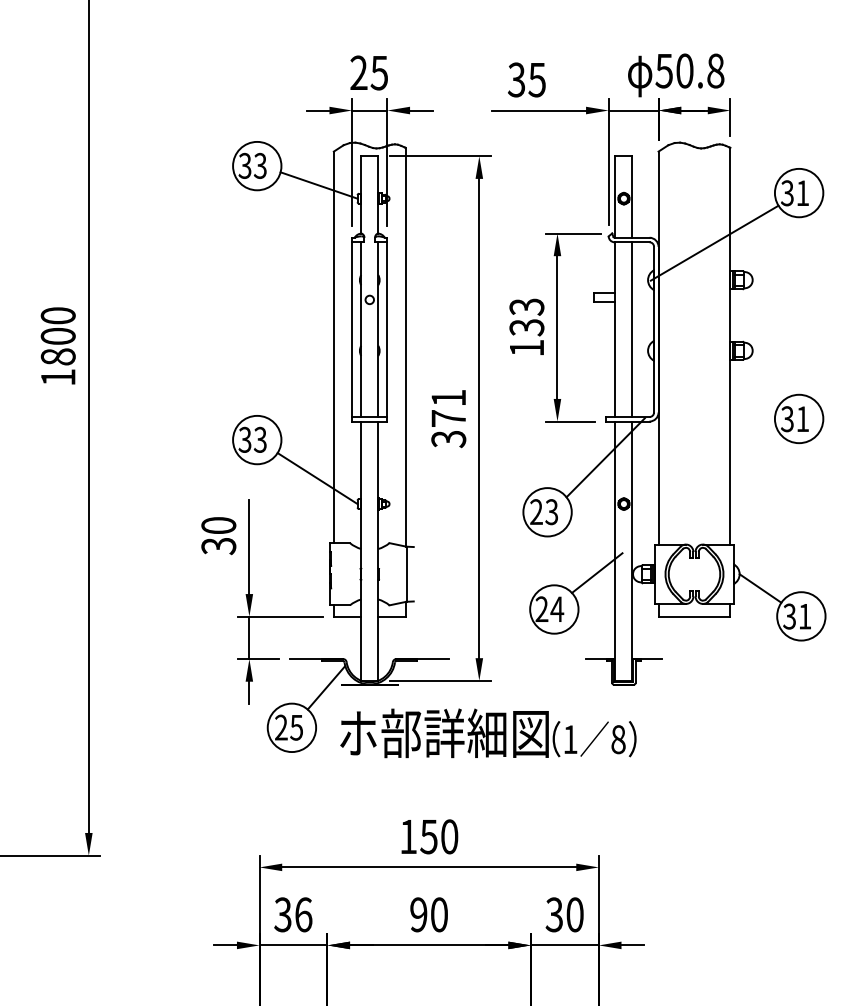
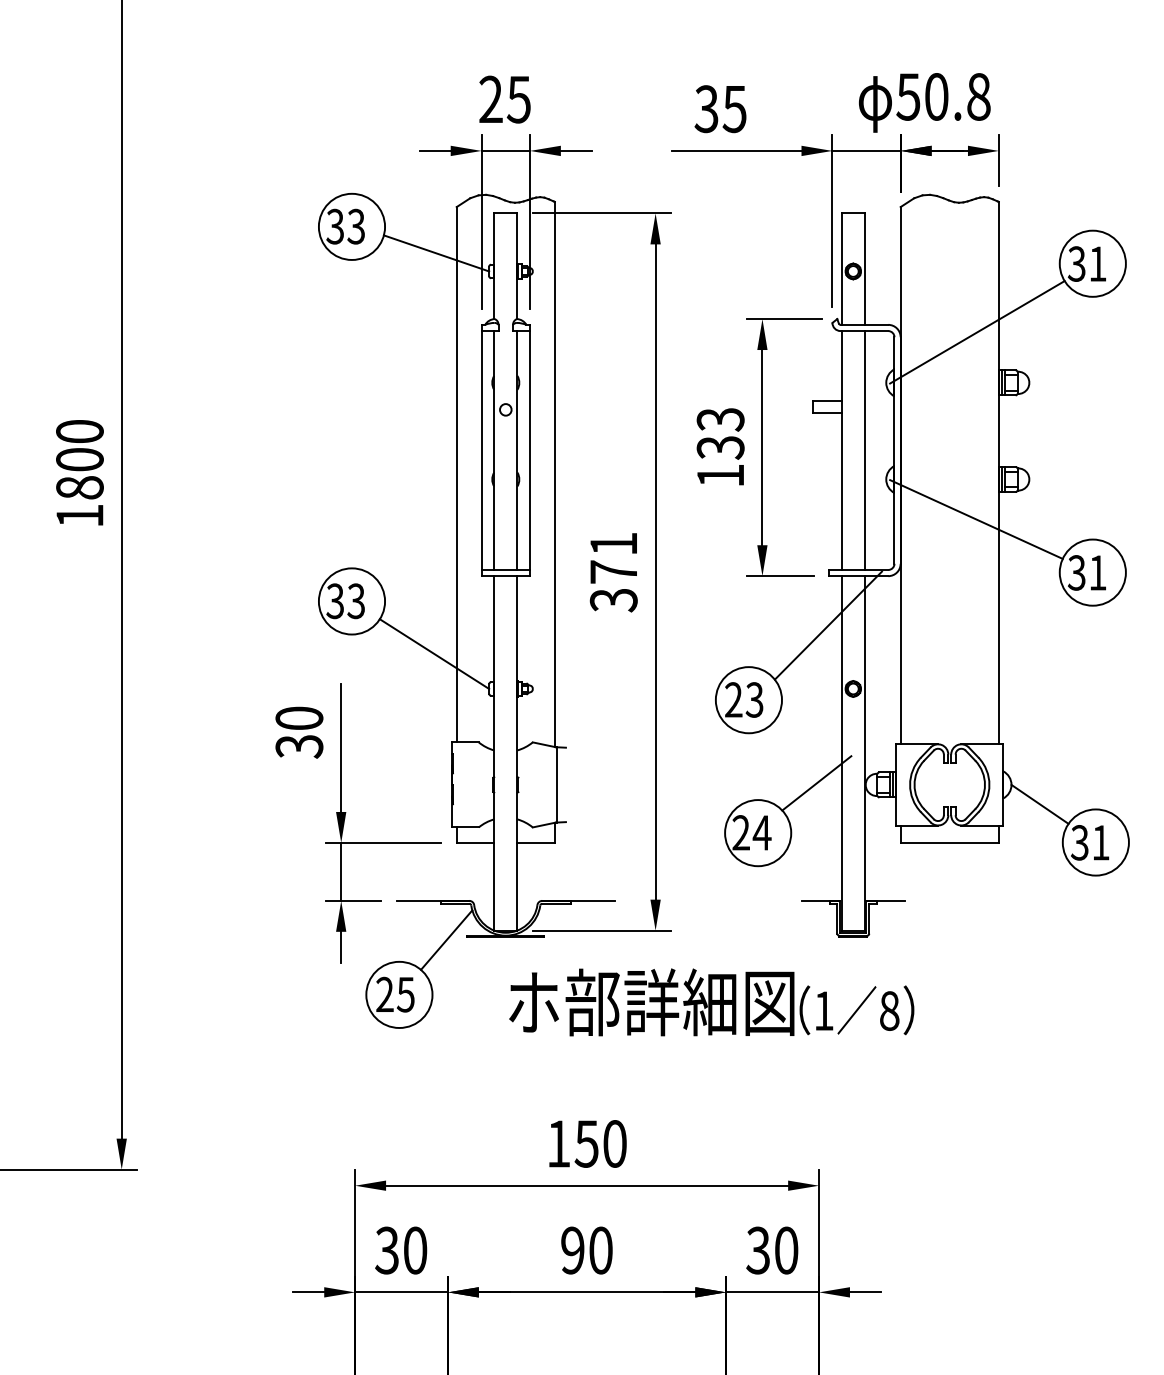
line: (713, 379) -> (975, 518), added
text: (488, 733) -> (711, 1002), moved
text: (303, 914) -> (415, 1250), 36 -> 30

